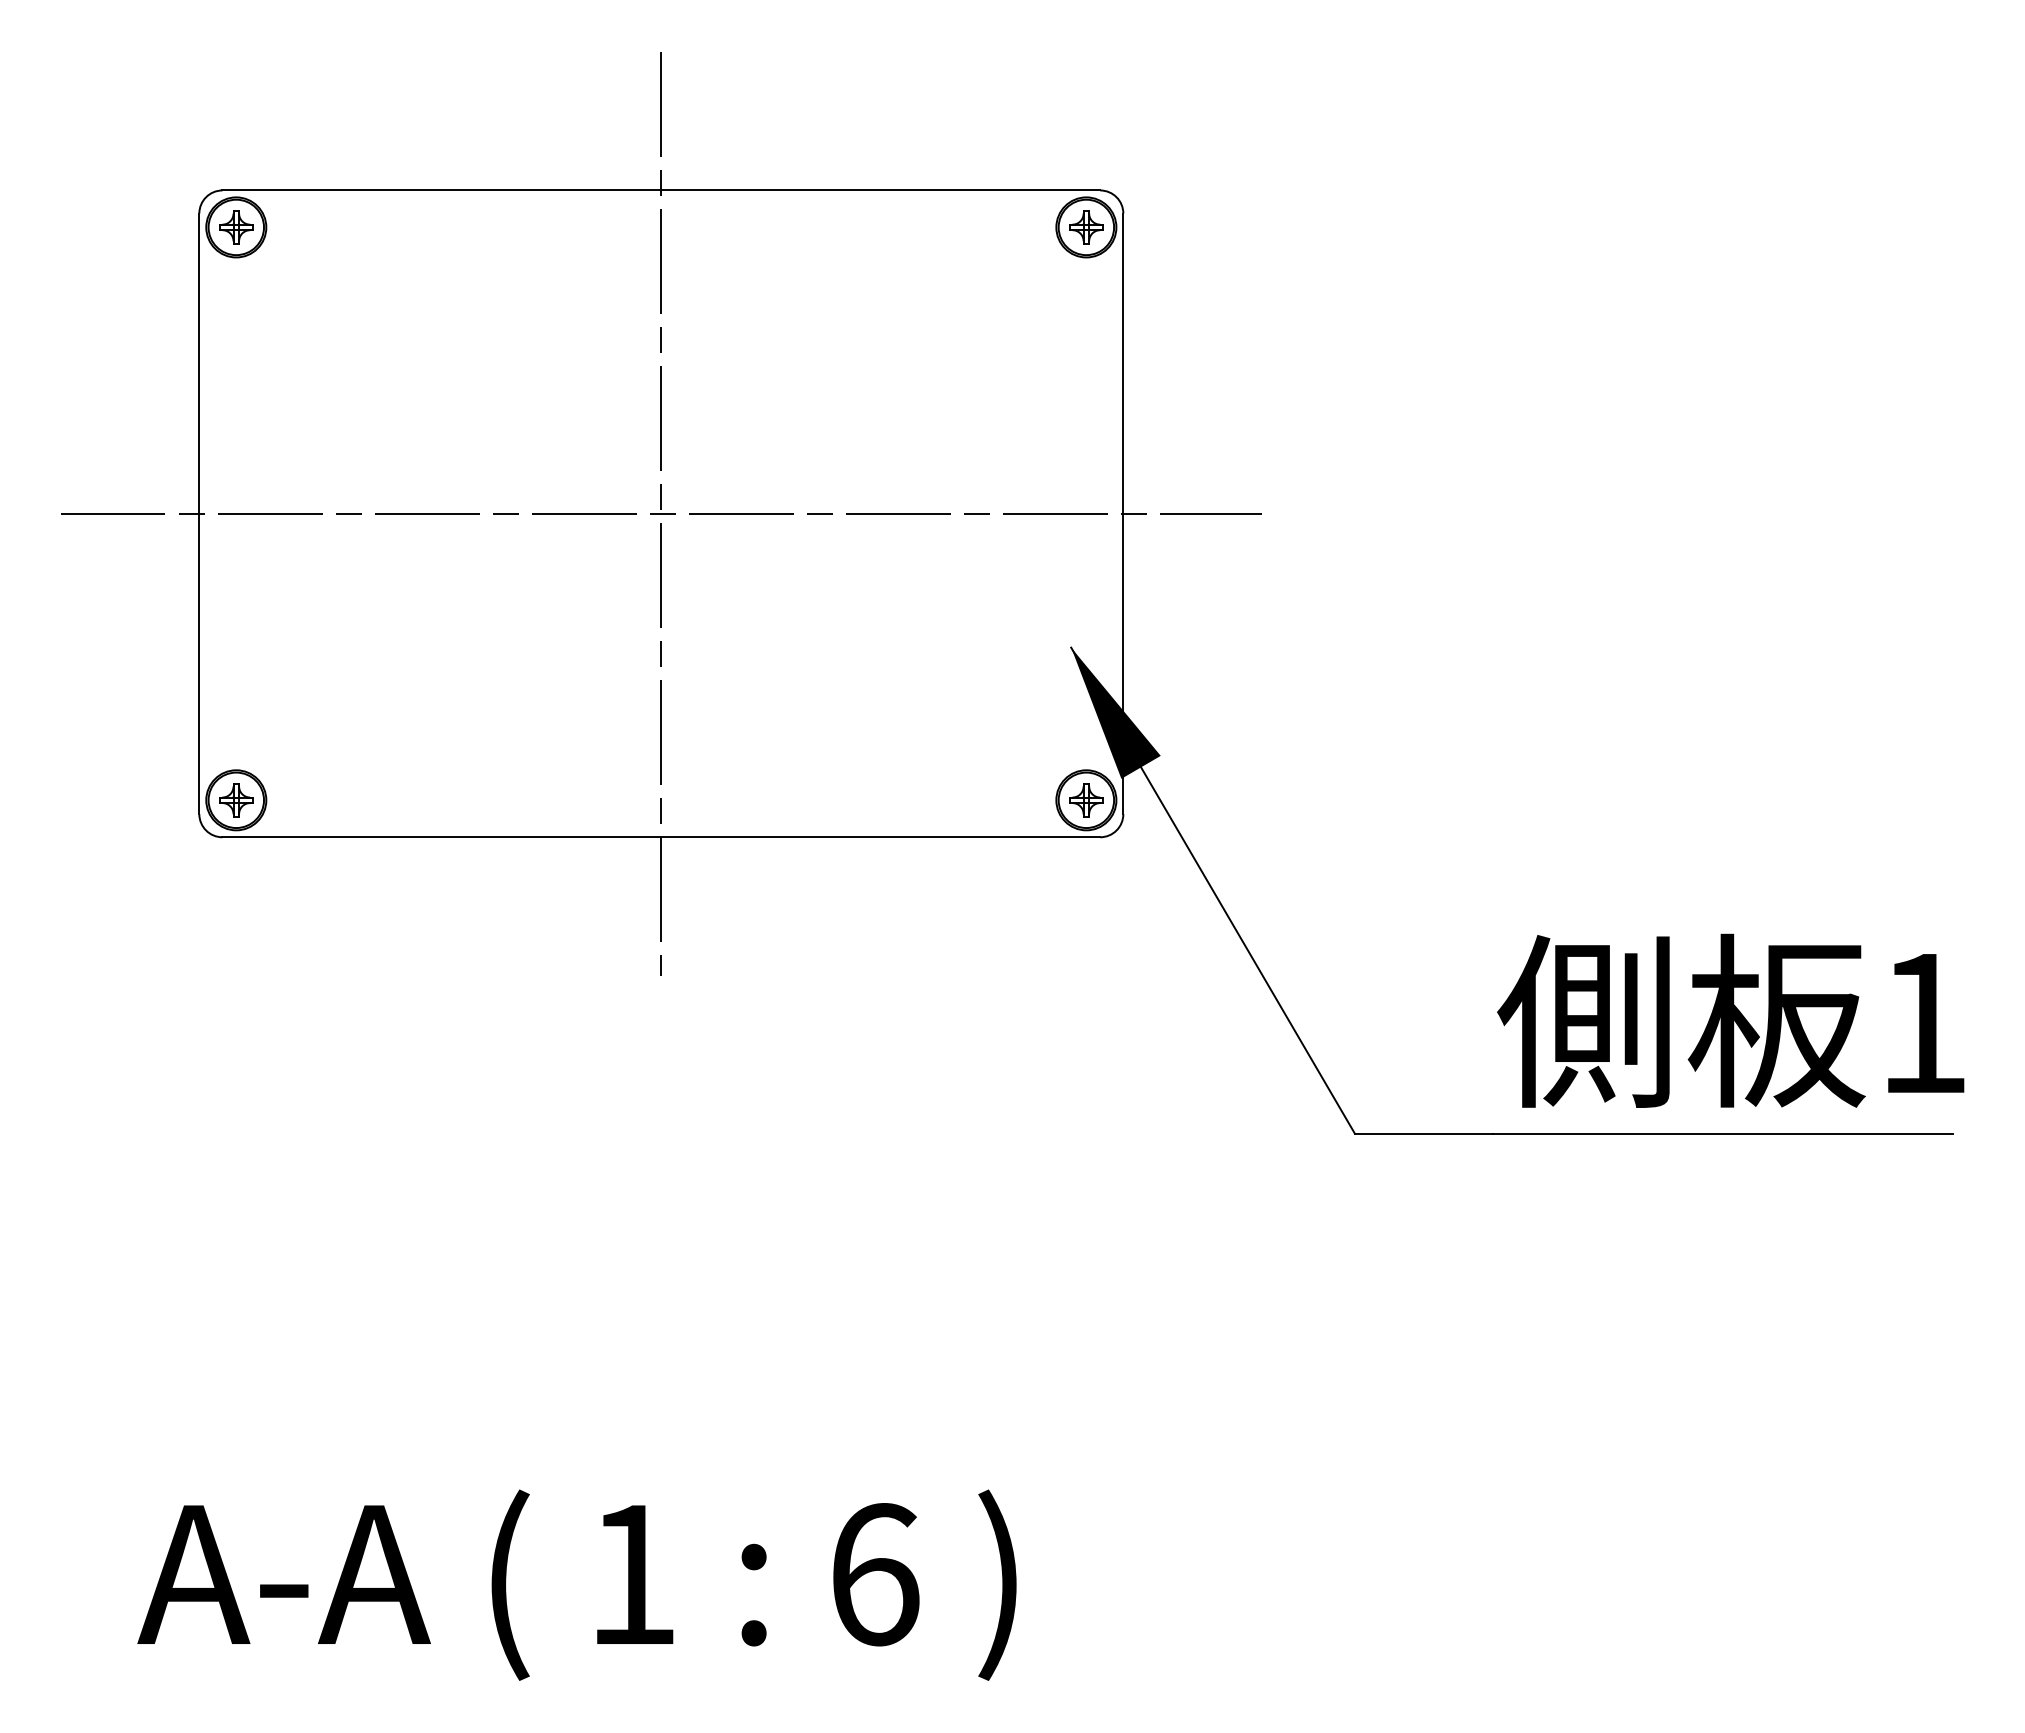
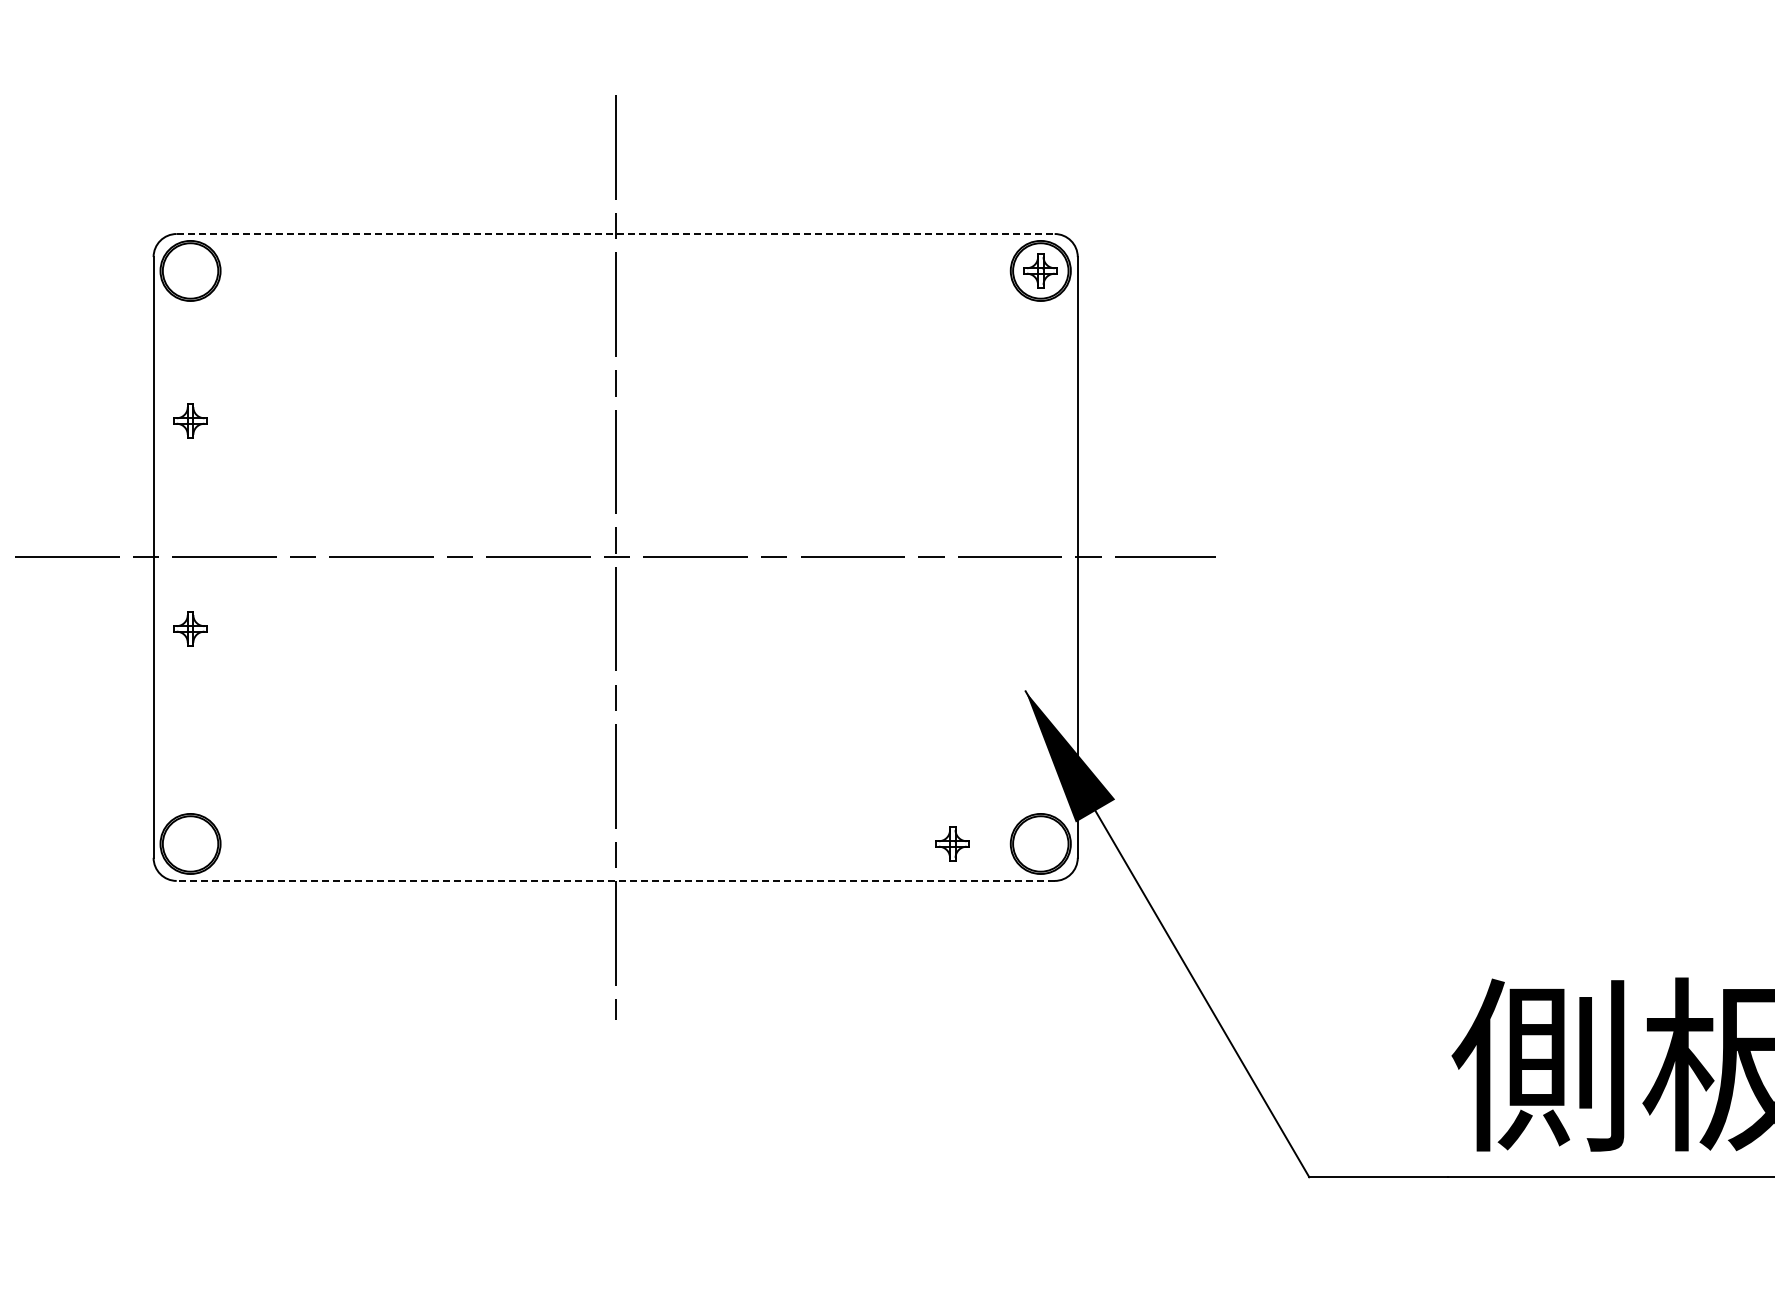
line: (661, 190) -> (615, 234), solid -> dashed
part: (236, 227) -> (190, 421), moved
part: (236, 800) -> (190, 629), moved
part: (1086, 800) -> (952, 844), moved
line: (661, 837) -> (615, 881), solid -> dashed

